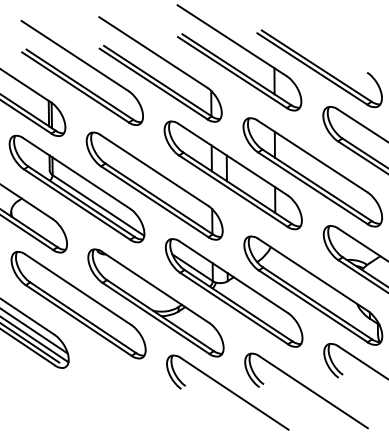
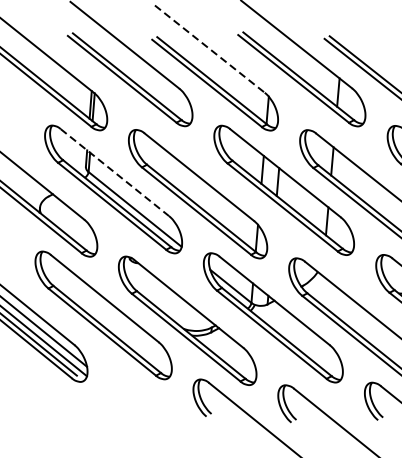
line: (153, 52) -> (210, 49), solid -> dashed
line: (76, 173) -> (114, 172), solid -> dashed

